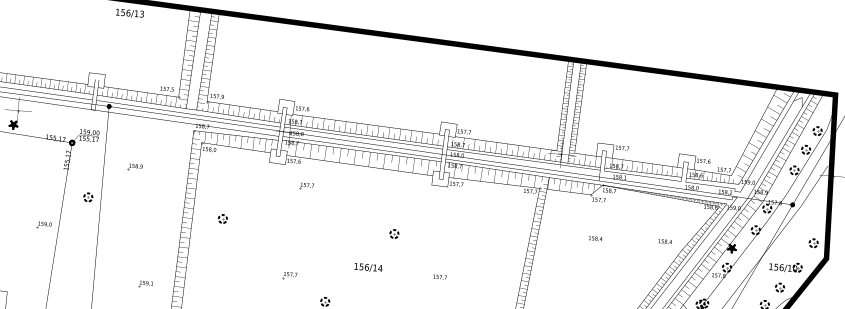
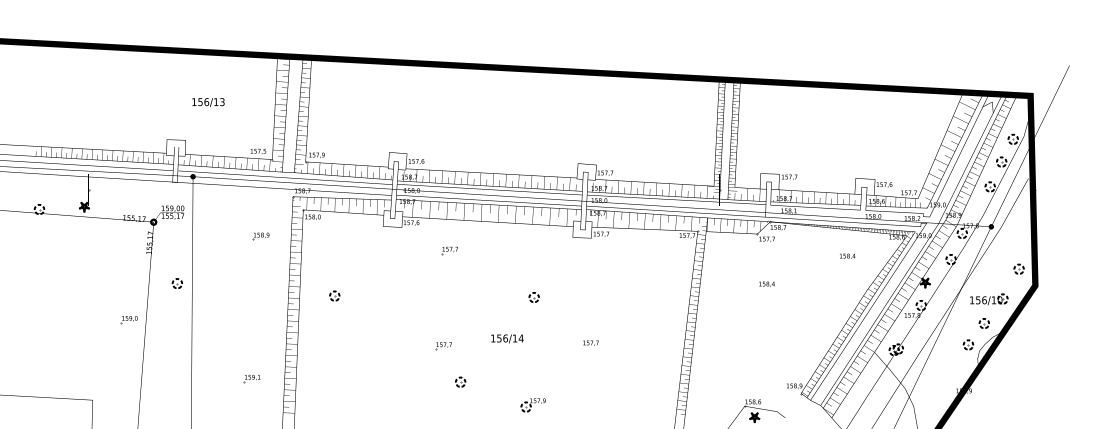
text: (130, 13) -> (208, 102), moved
part: (134, 167) -> (260, 236), moved
part: (306, 186) -> (449, 250), moved
text: (665, 241) -> (847, 255), moved
part: (289, 275) -> (443, 346), moved

